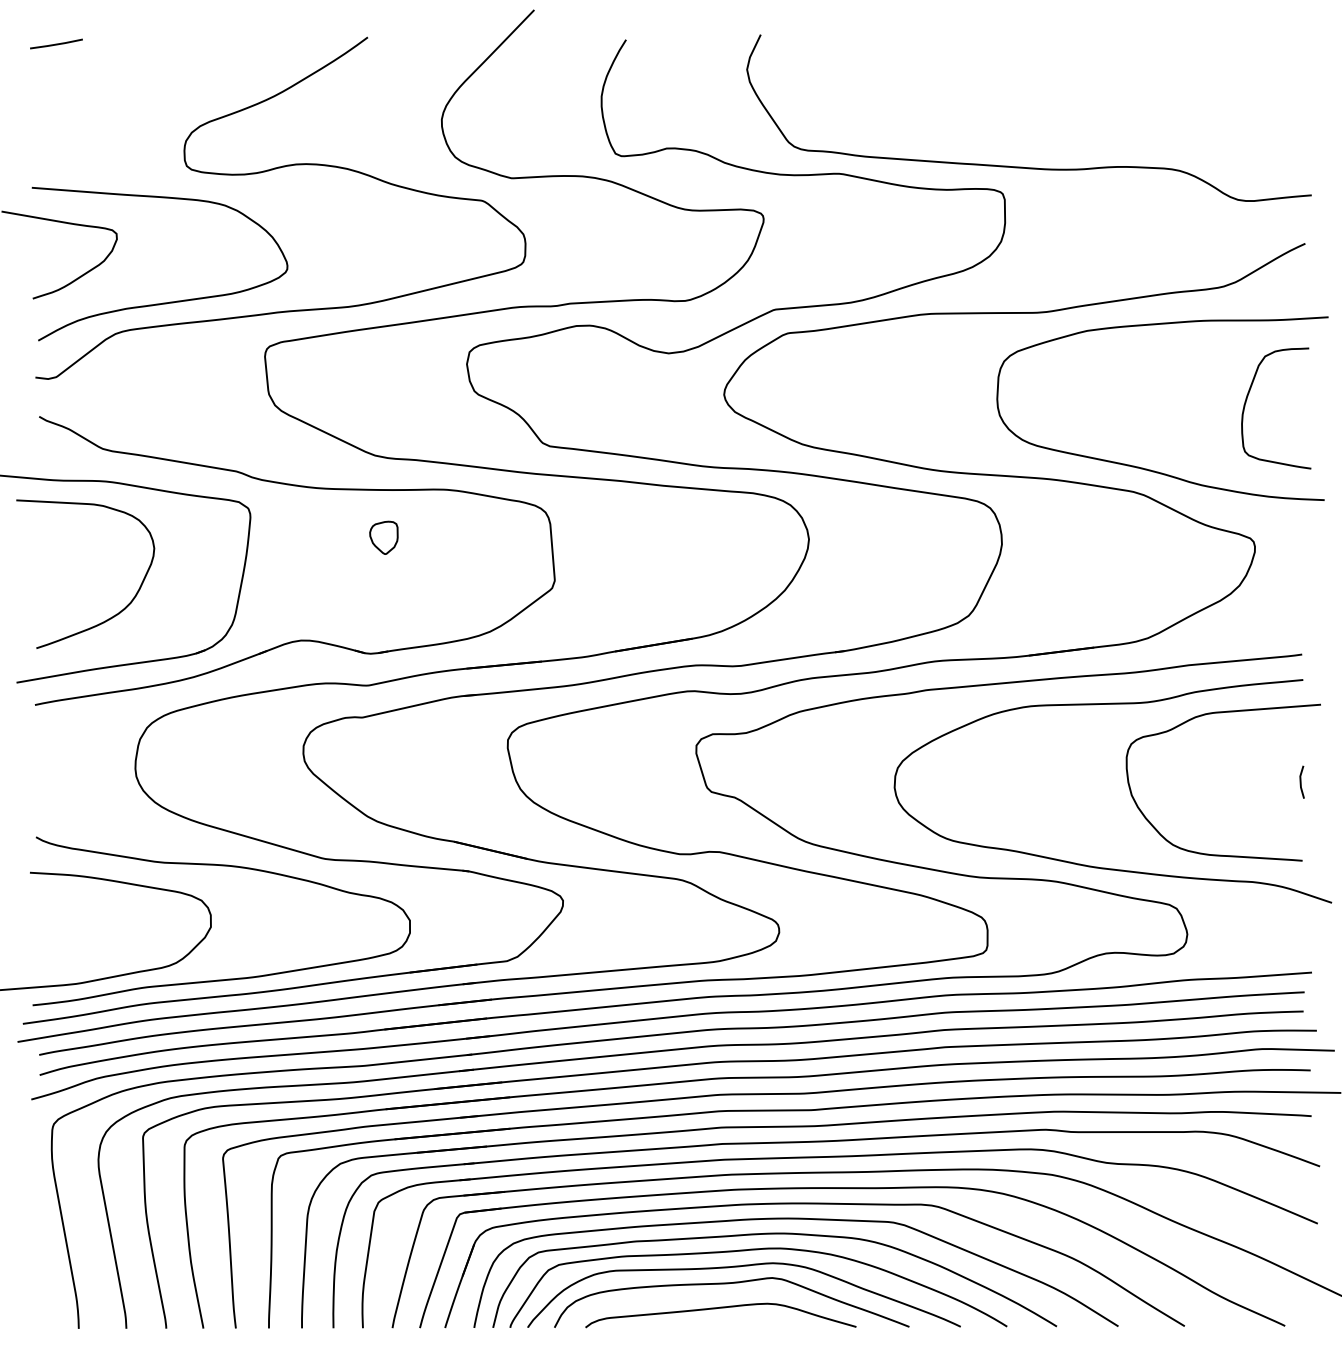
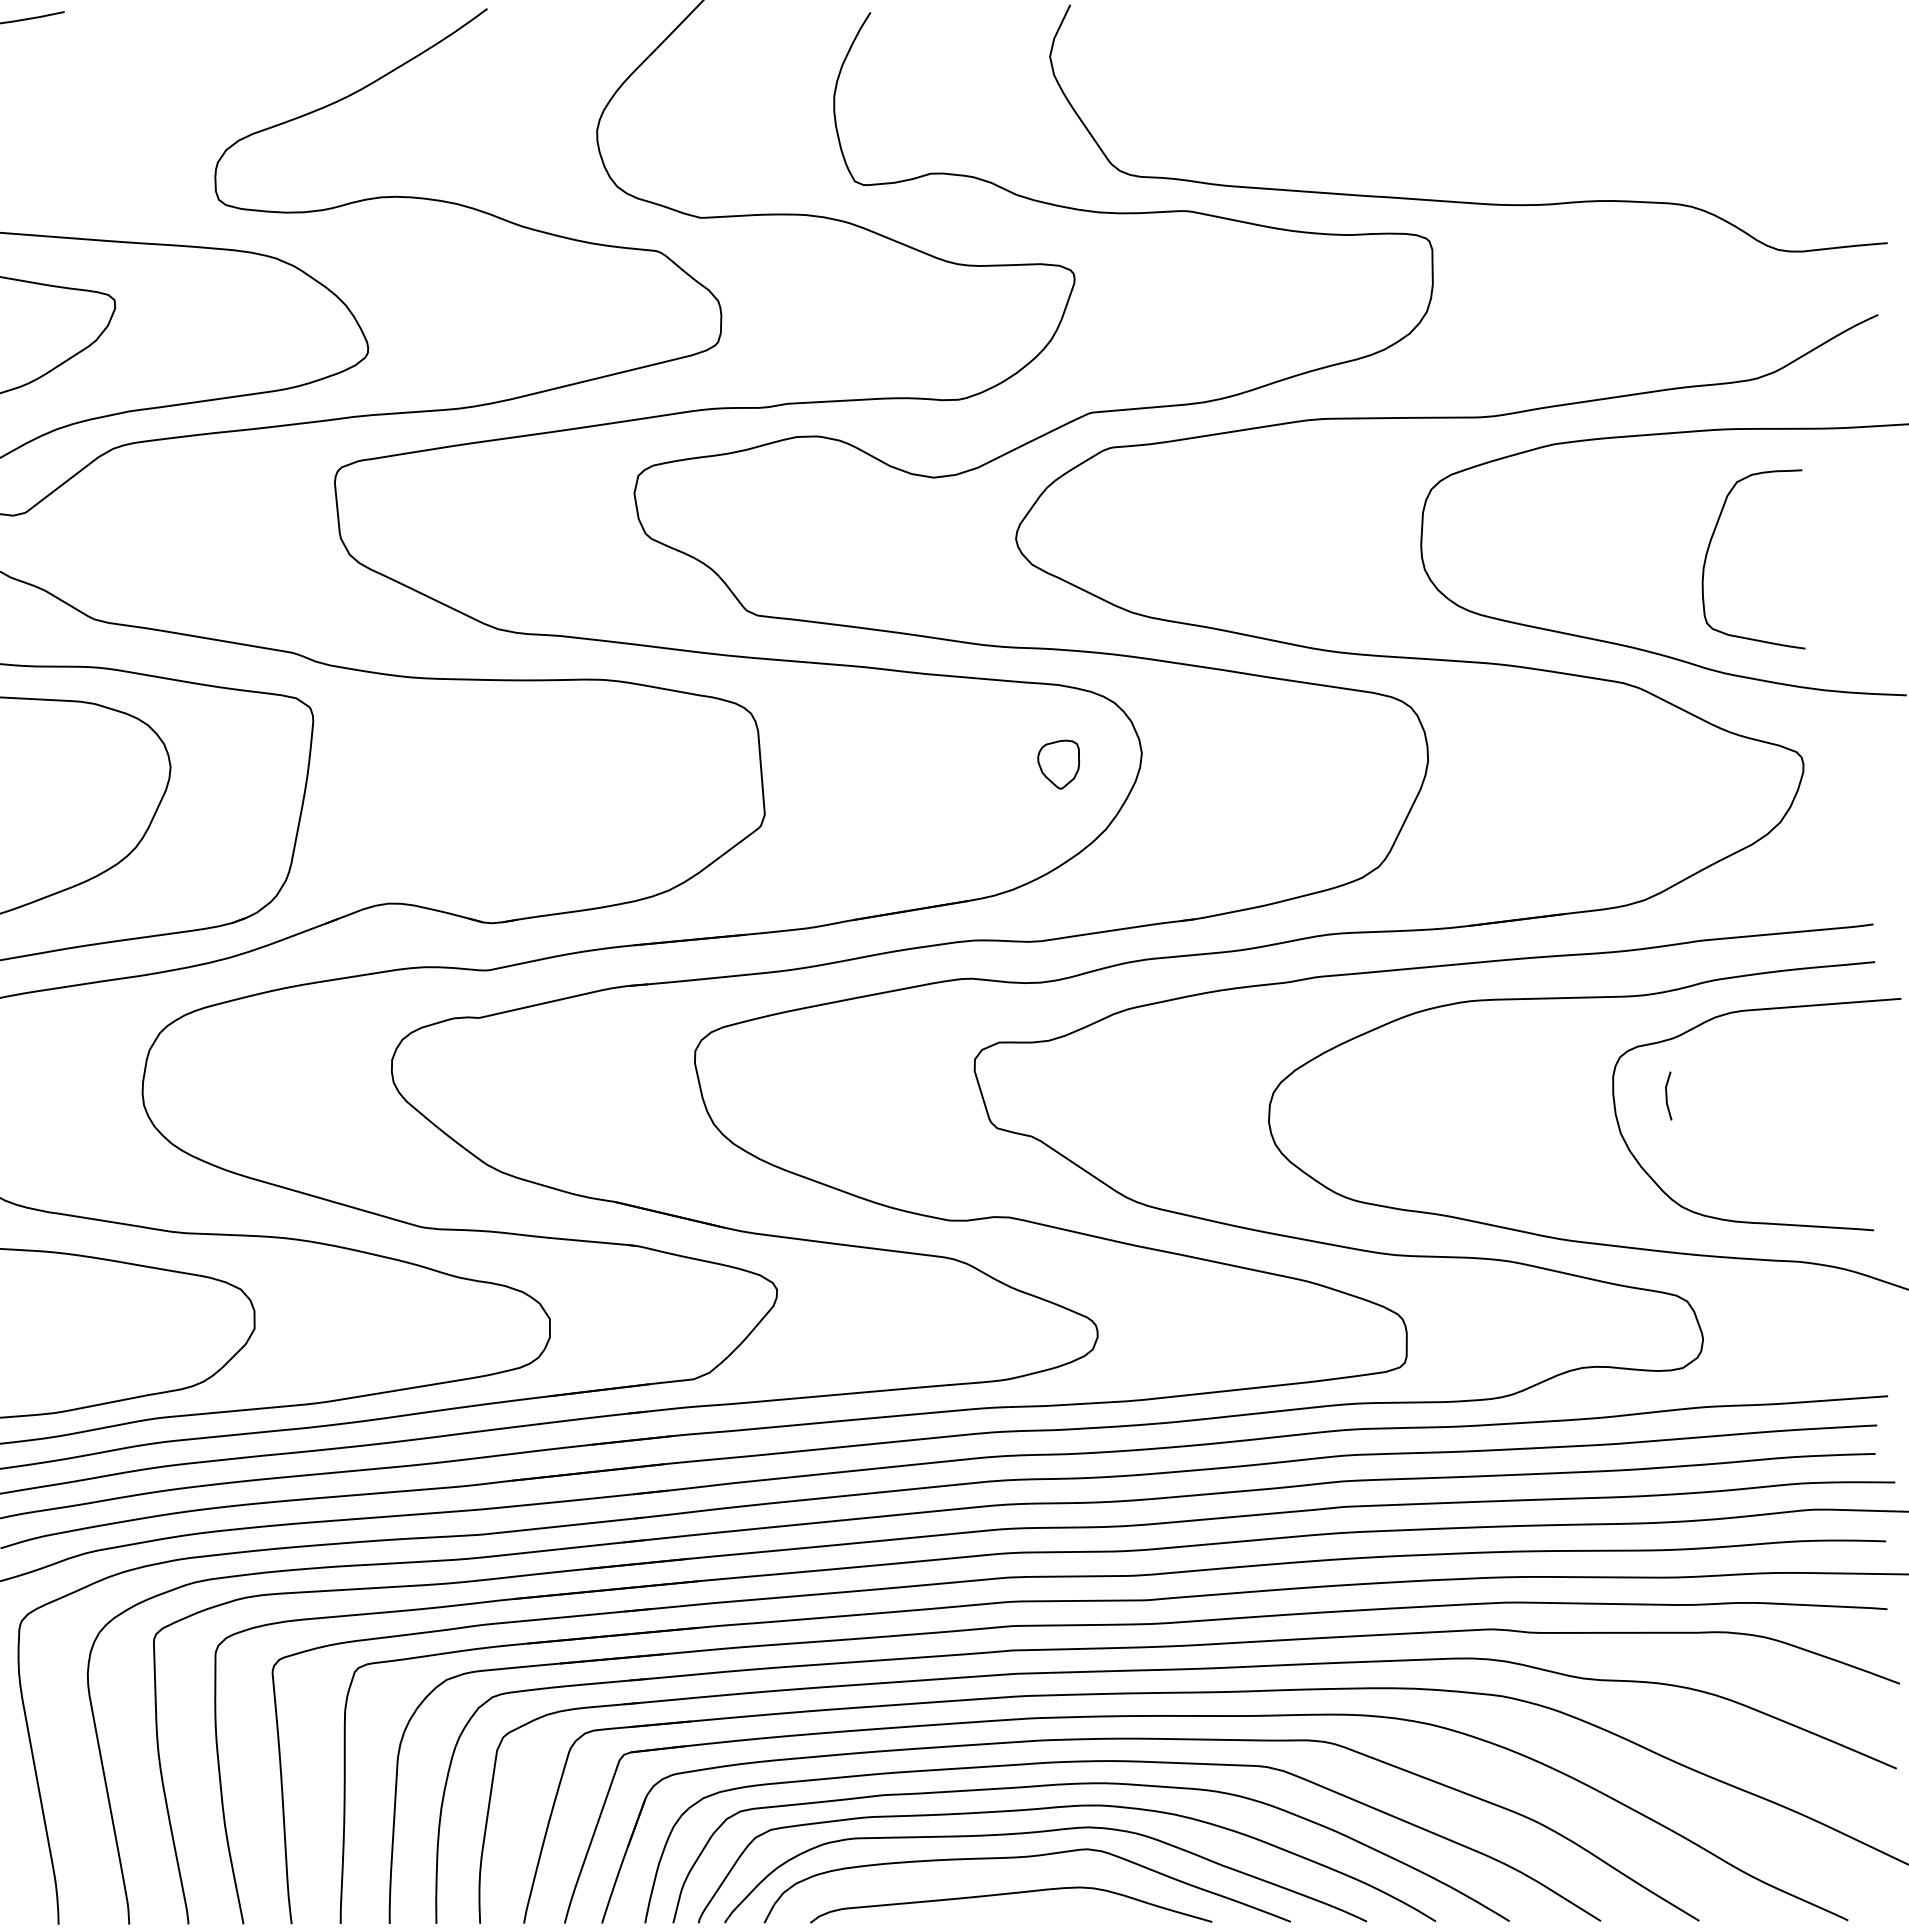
curve: (1247, 399) -> (1710, 546), moved
part: (383, 537) -> (1058, 764), moved
line: (1301, 781) -> (1667, 1094), moved

